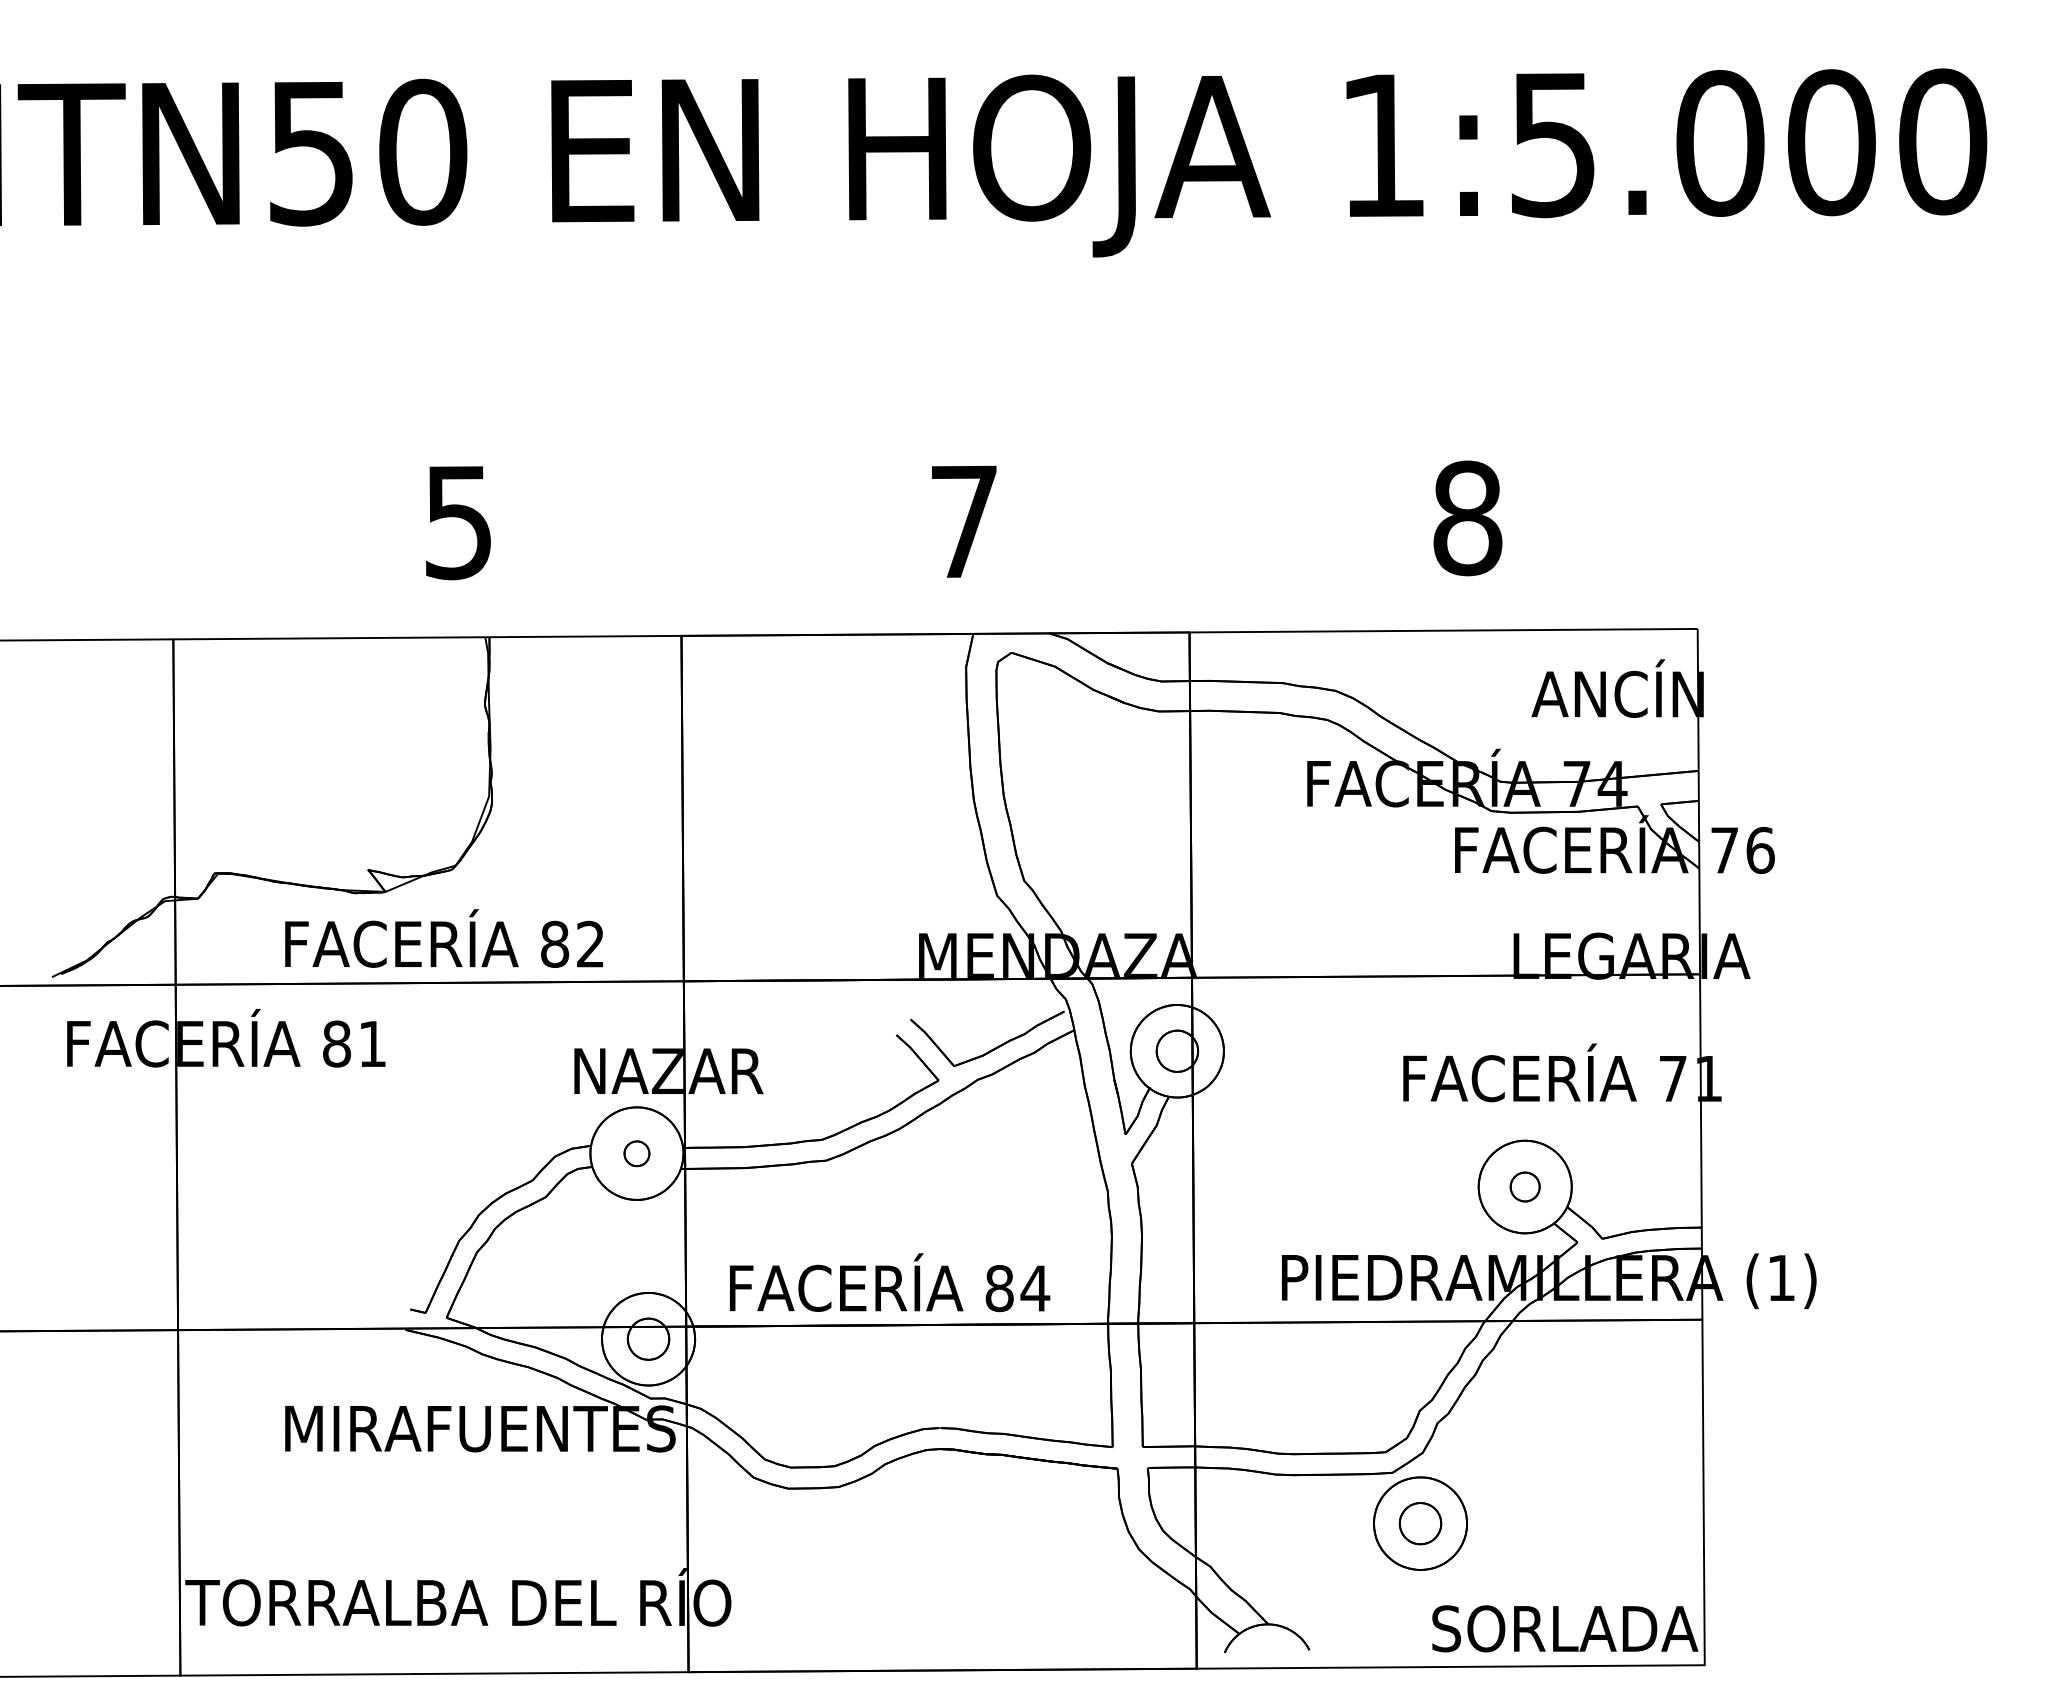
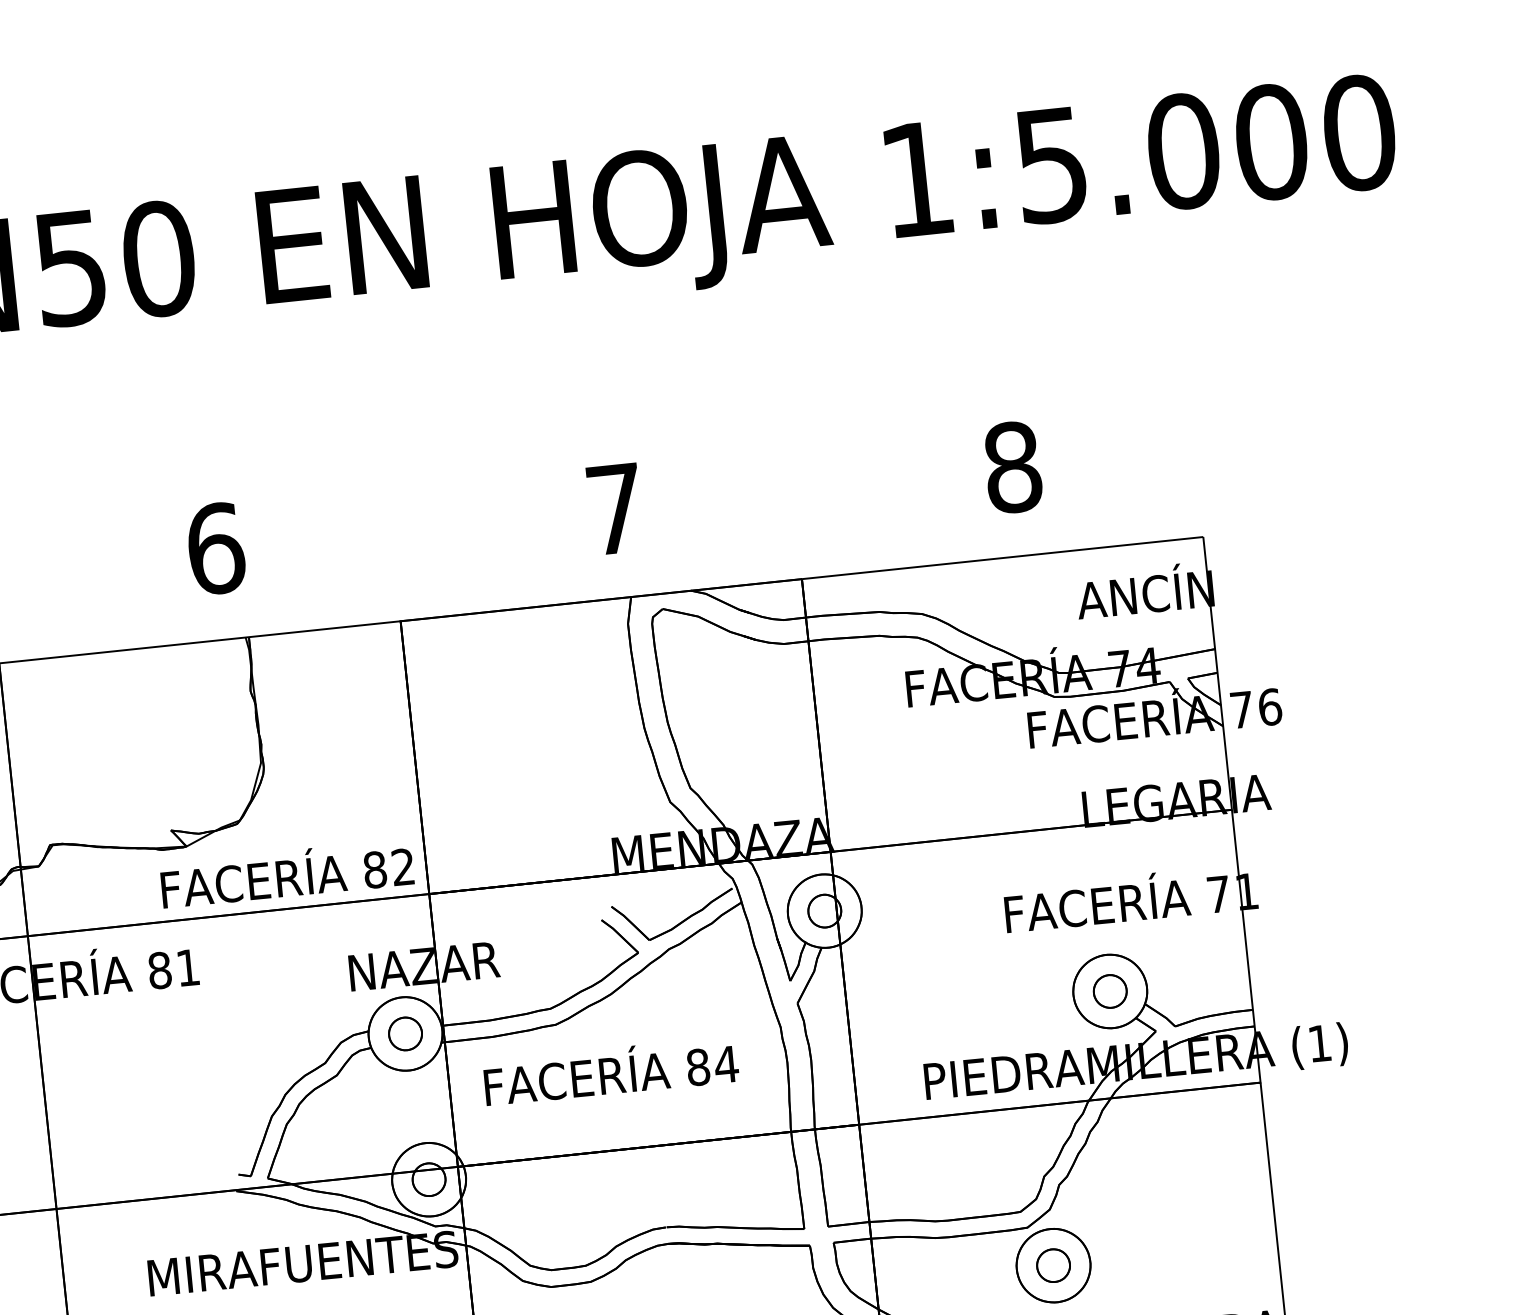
text: (459, 522) -> (216, 548), 5 -> 6
text: (443, 938) -> (286, 873), moved
part: (636, 1153) -> (405, 1033), size x1.67
part: (1524, 1186) -> (1109, 991), size x1.43
text: (890, 1282) -> (611, 1071), moved

